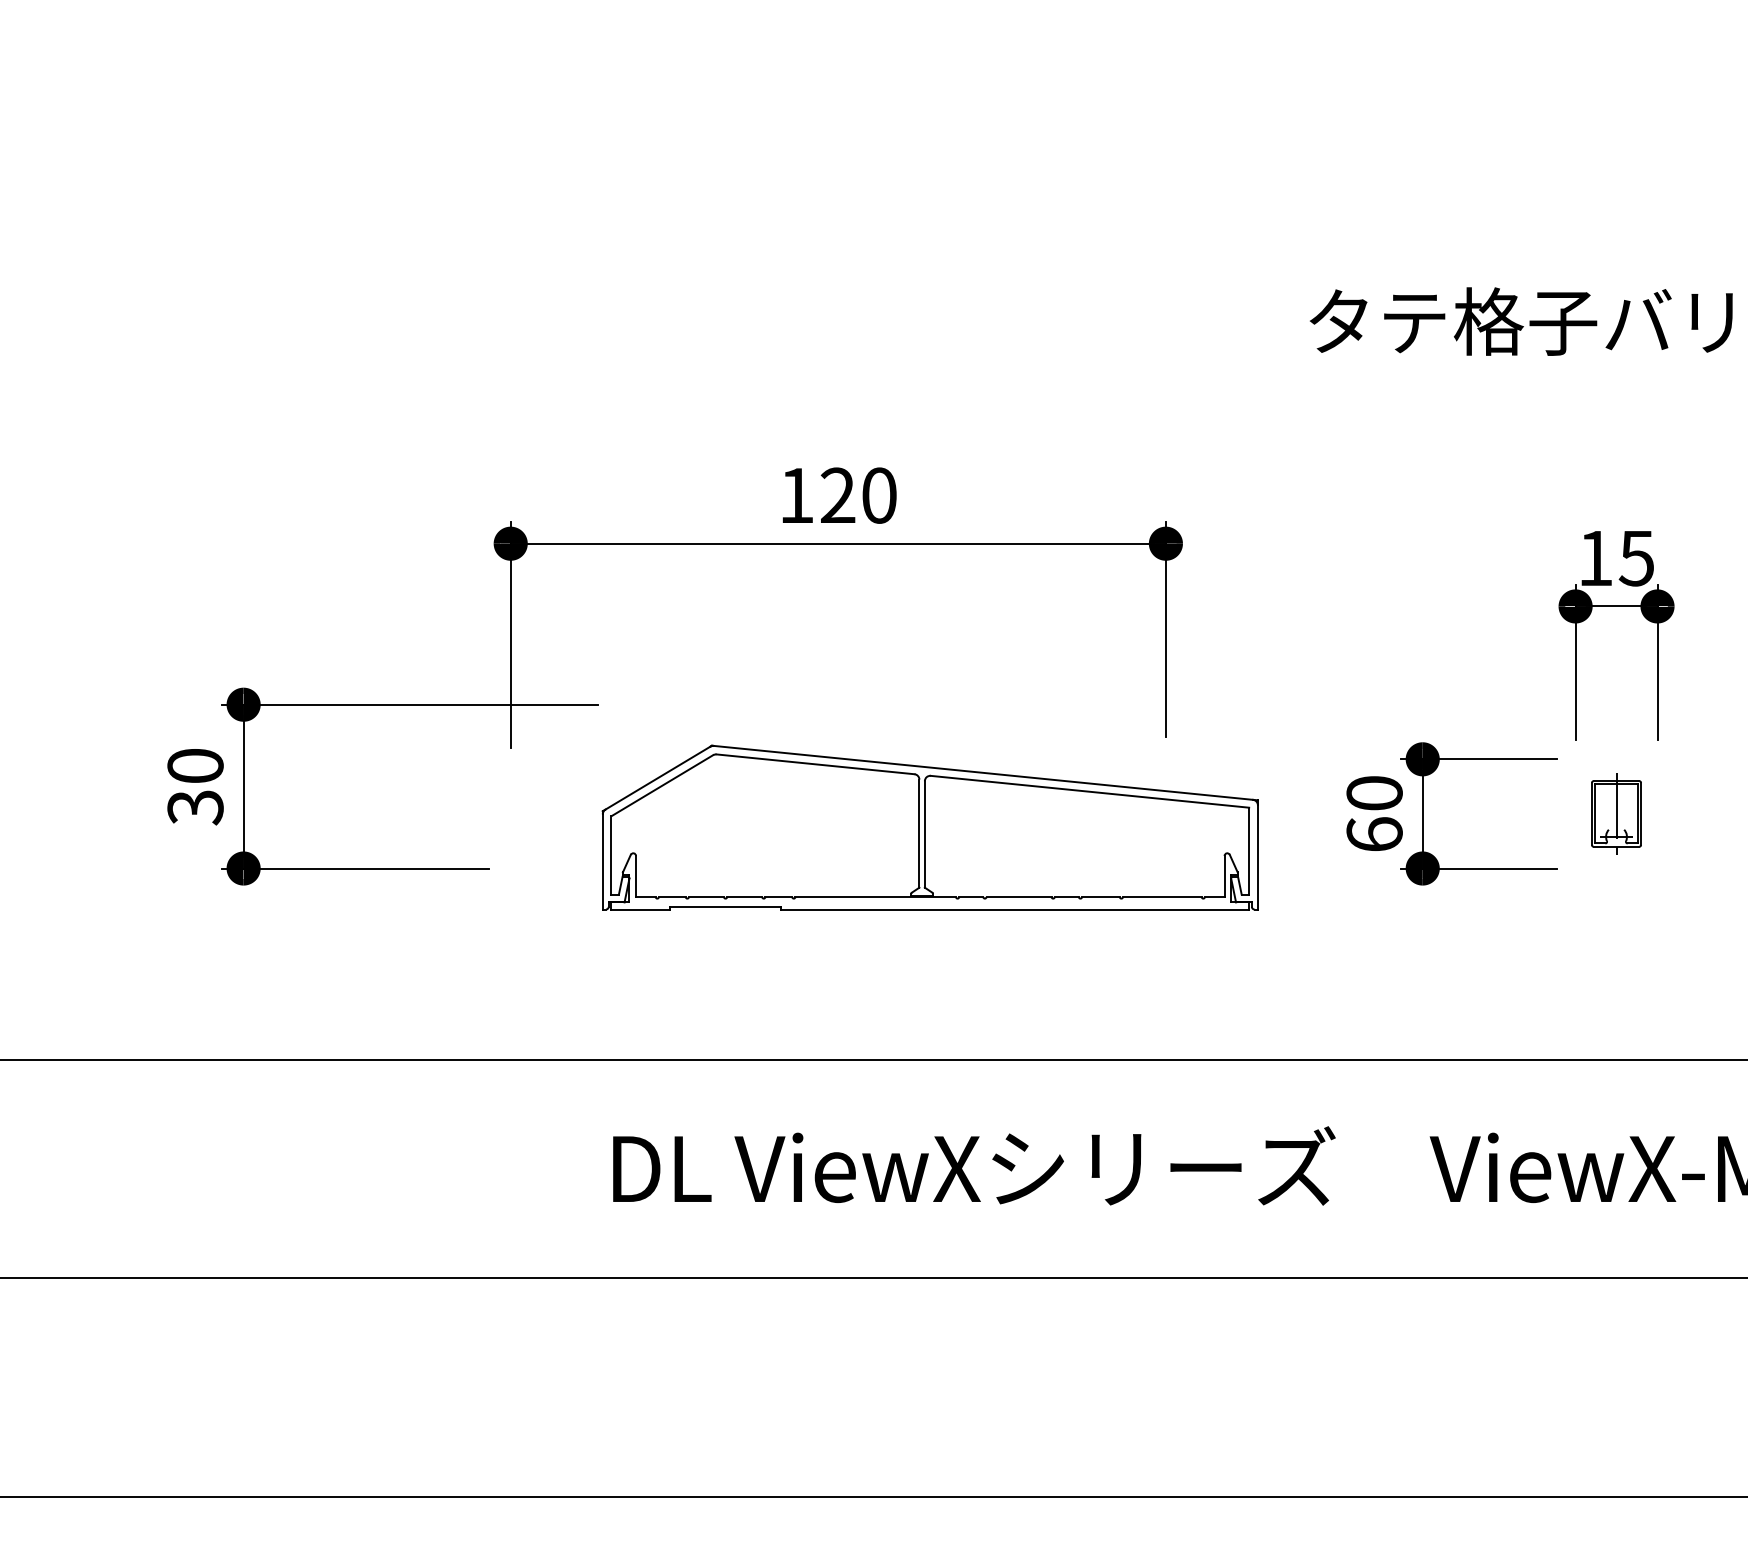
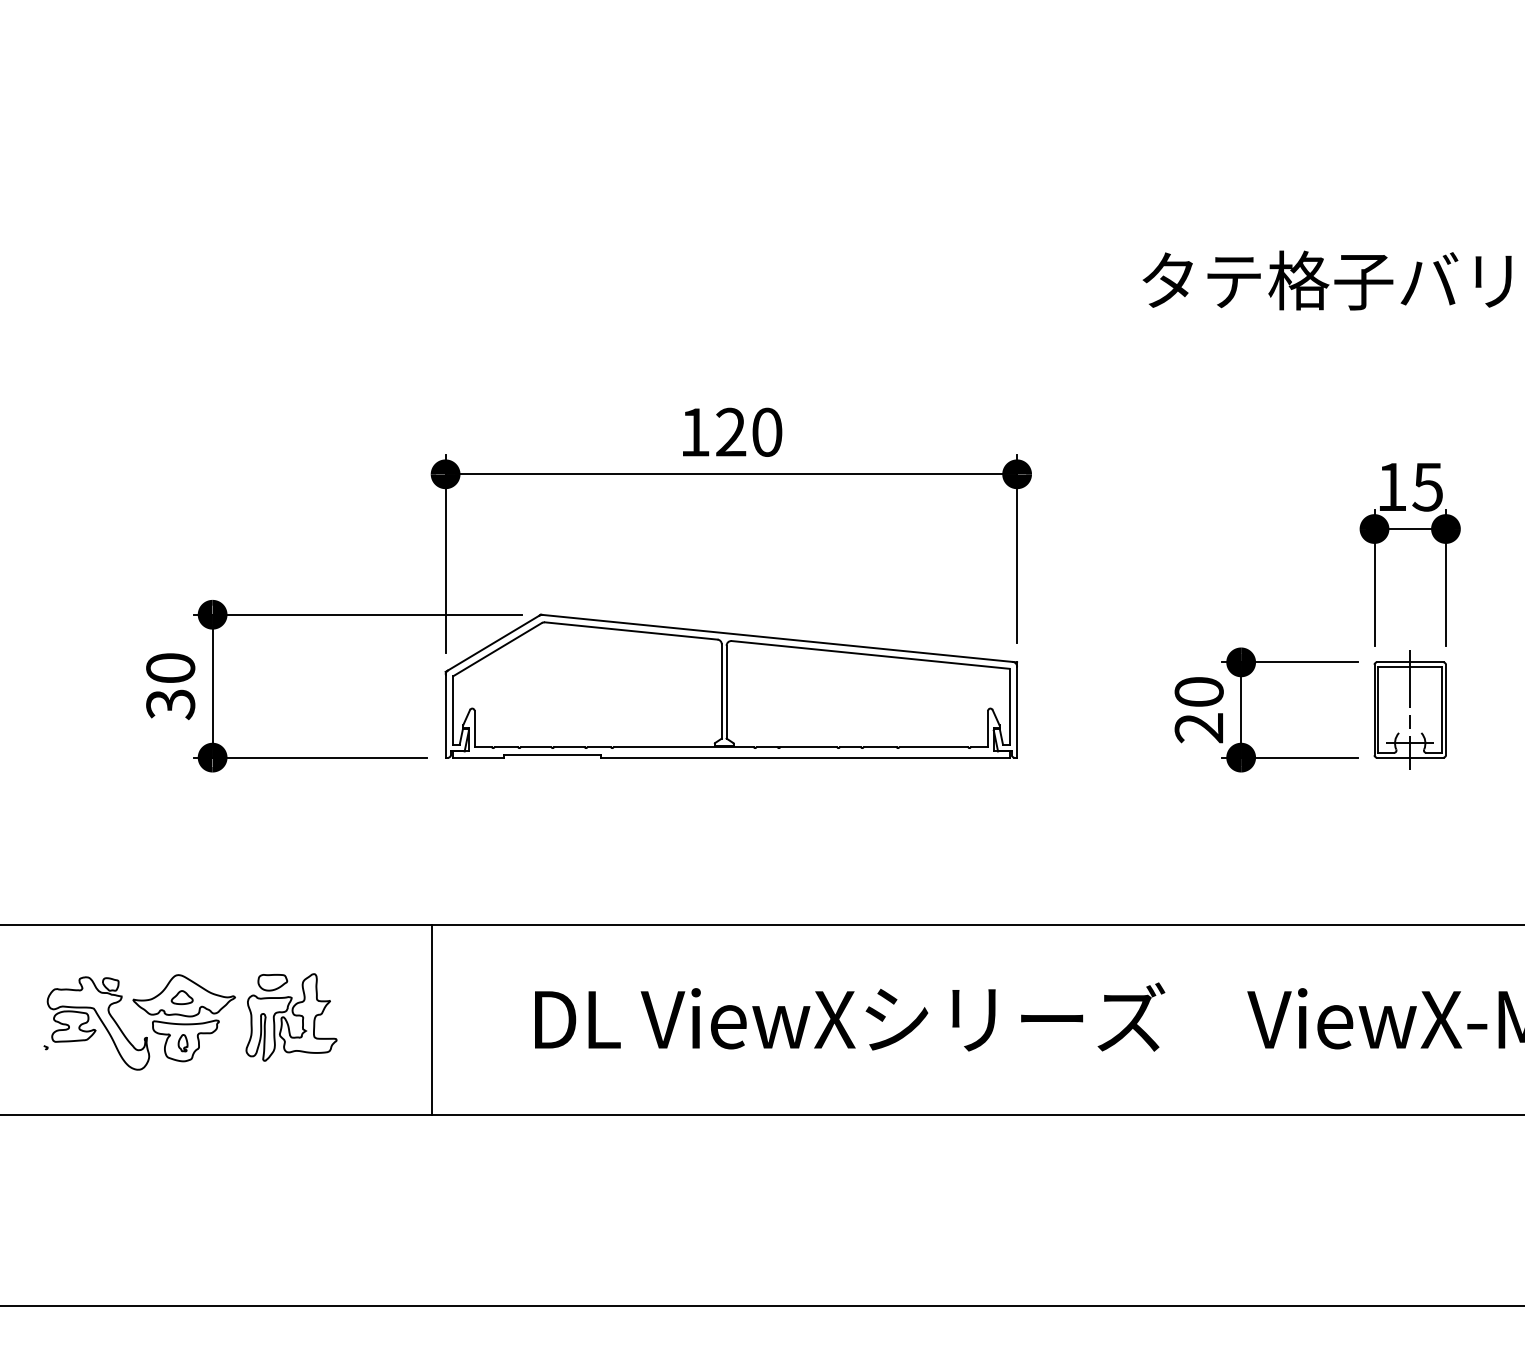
part: (1616, 813) -> (1410, 709), size x1.67
part: (929, 827) -> (730, 686), moved
text: (1374, 834) -> (1199, 727), 60 -> 20
line: (494, 1169) -> (431, 1020), added
part: (217, 1171) -> (189, 1021), added

